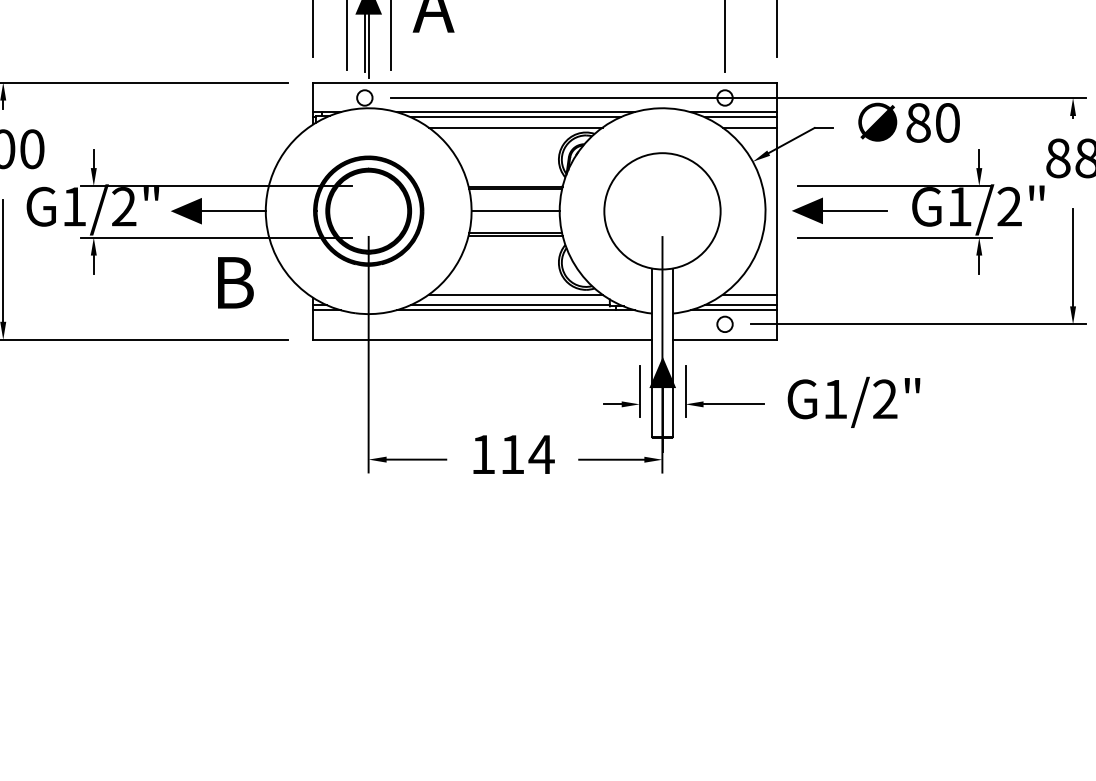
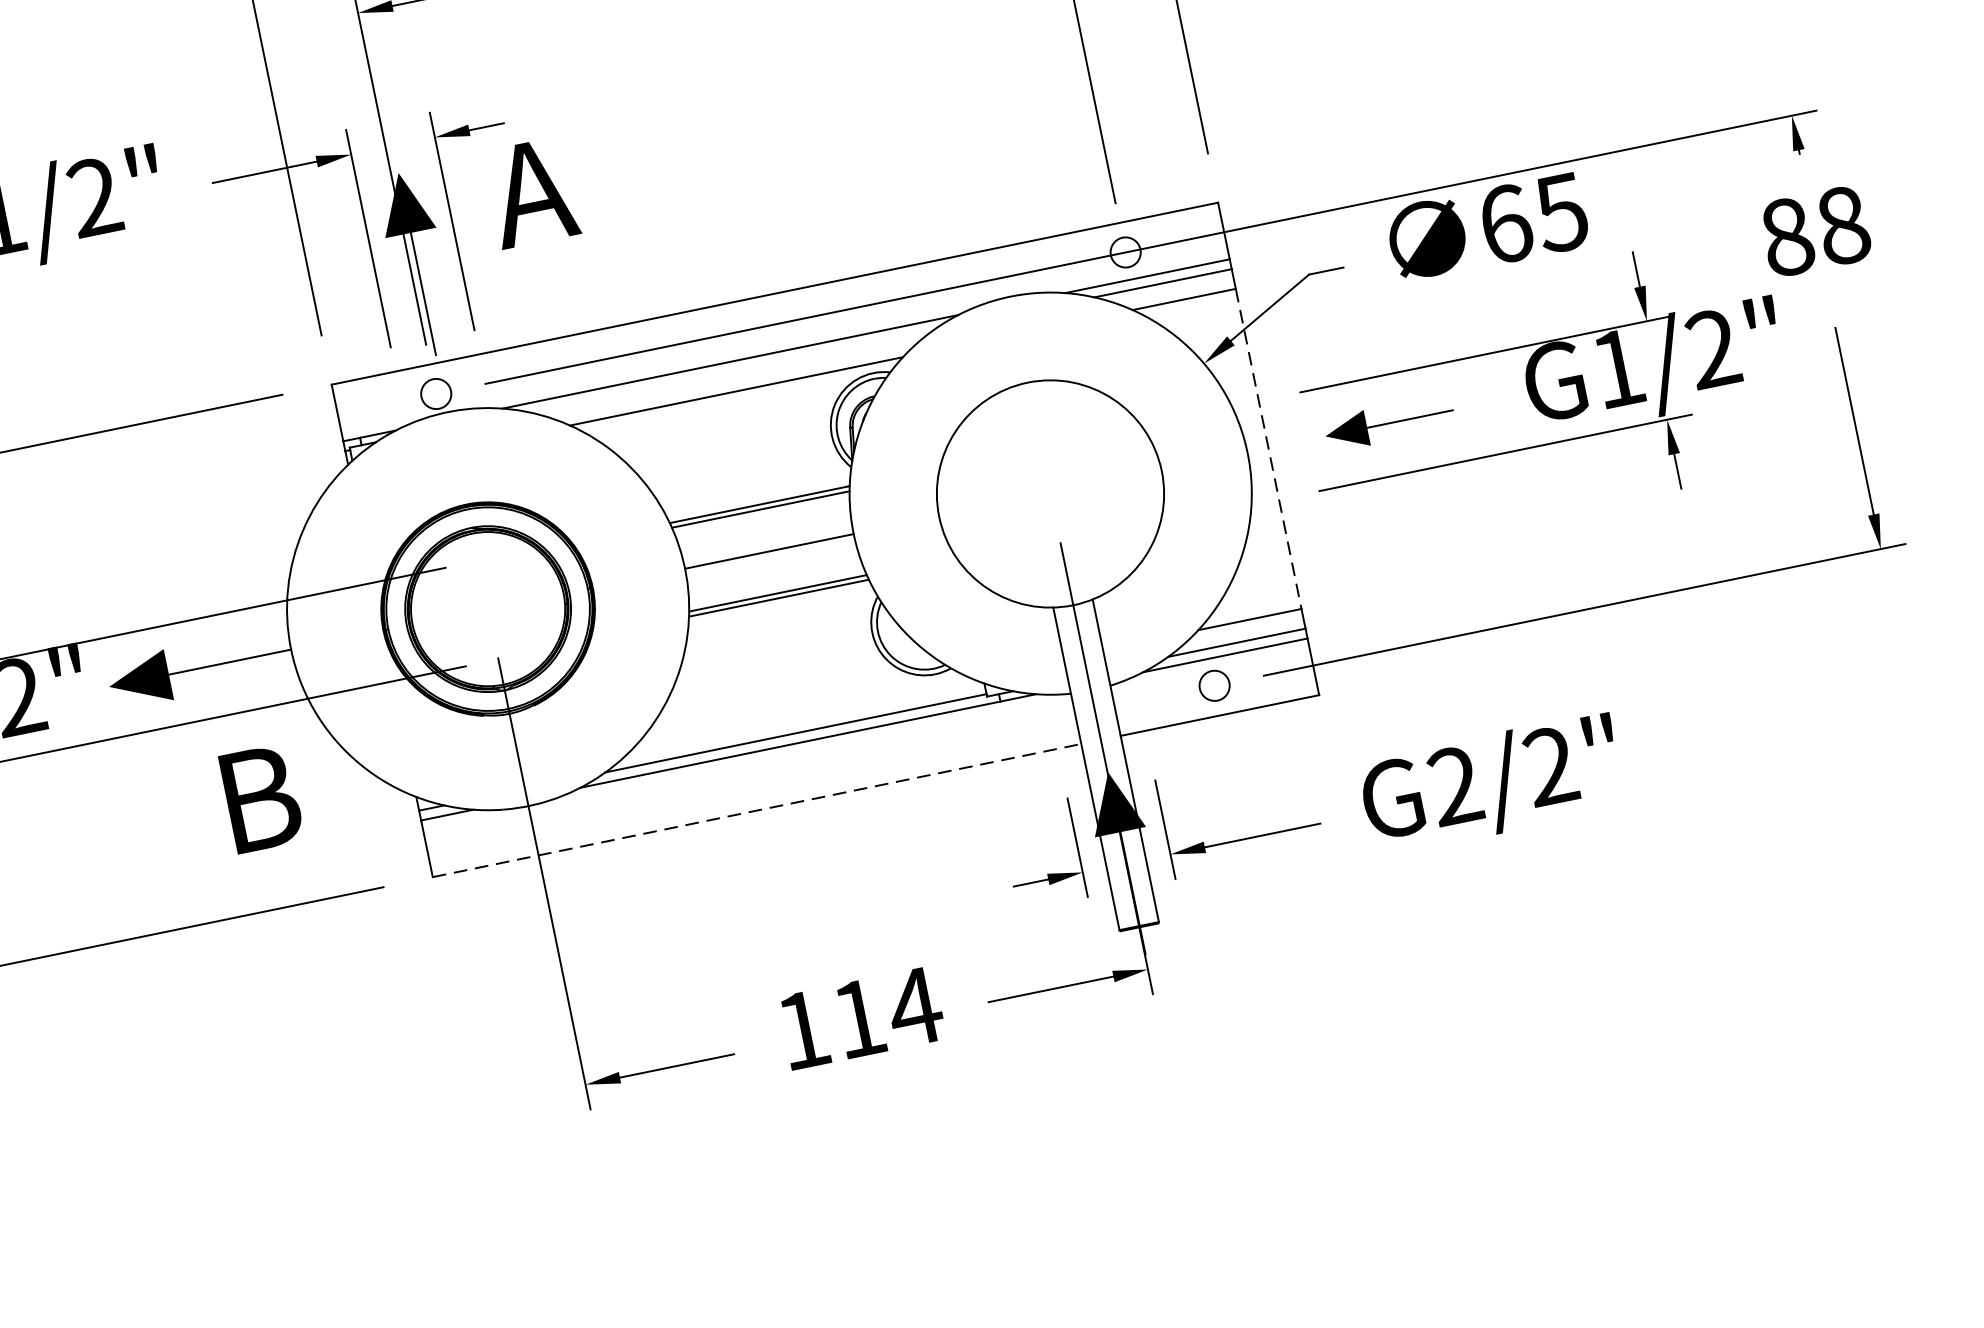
line: (515, 117) -> (732, 372), removed
text: (932, 122) -> (1532, 217), 80 -> 65
part: (839, 210) -> (1388, 422), size x0.7
line: (776, 211) -> (1268, 449), solid -> dashed
line: (515, 294) -> (801, 710), removed
line: (483, 339) -> (758, 809), solid -> dashed
text: (835, 398) -> (1455, 784), G1/2" -> G2/2"

